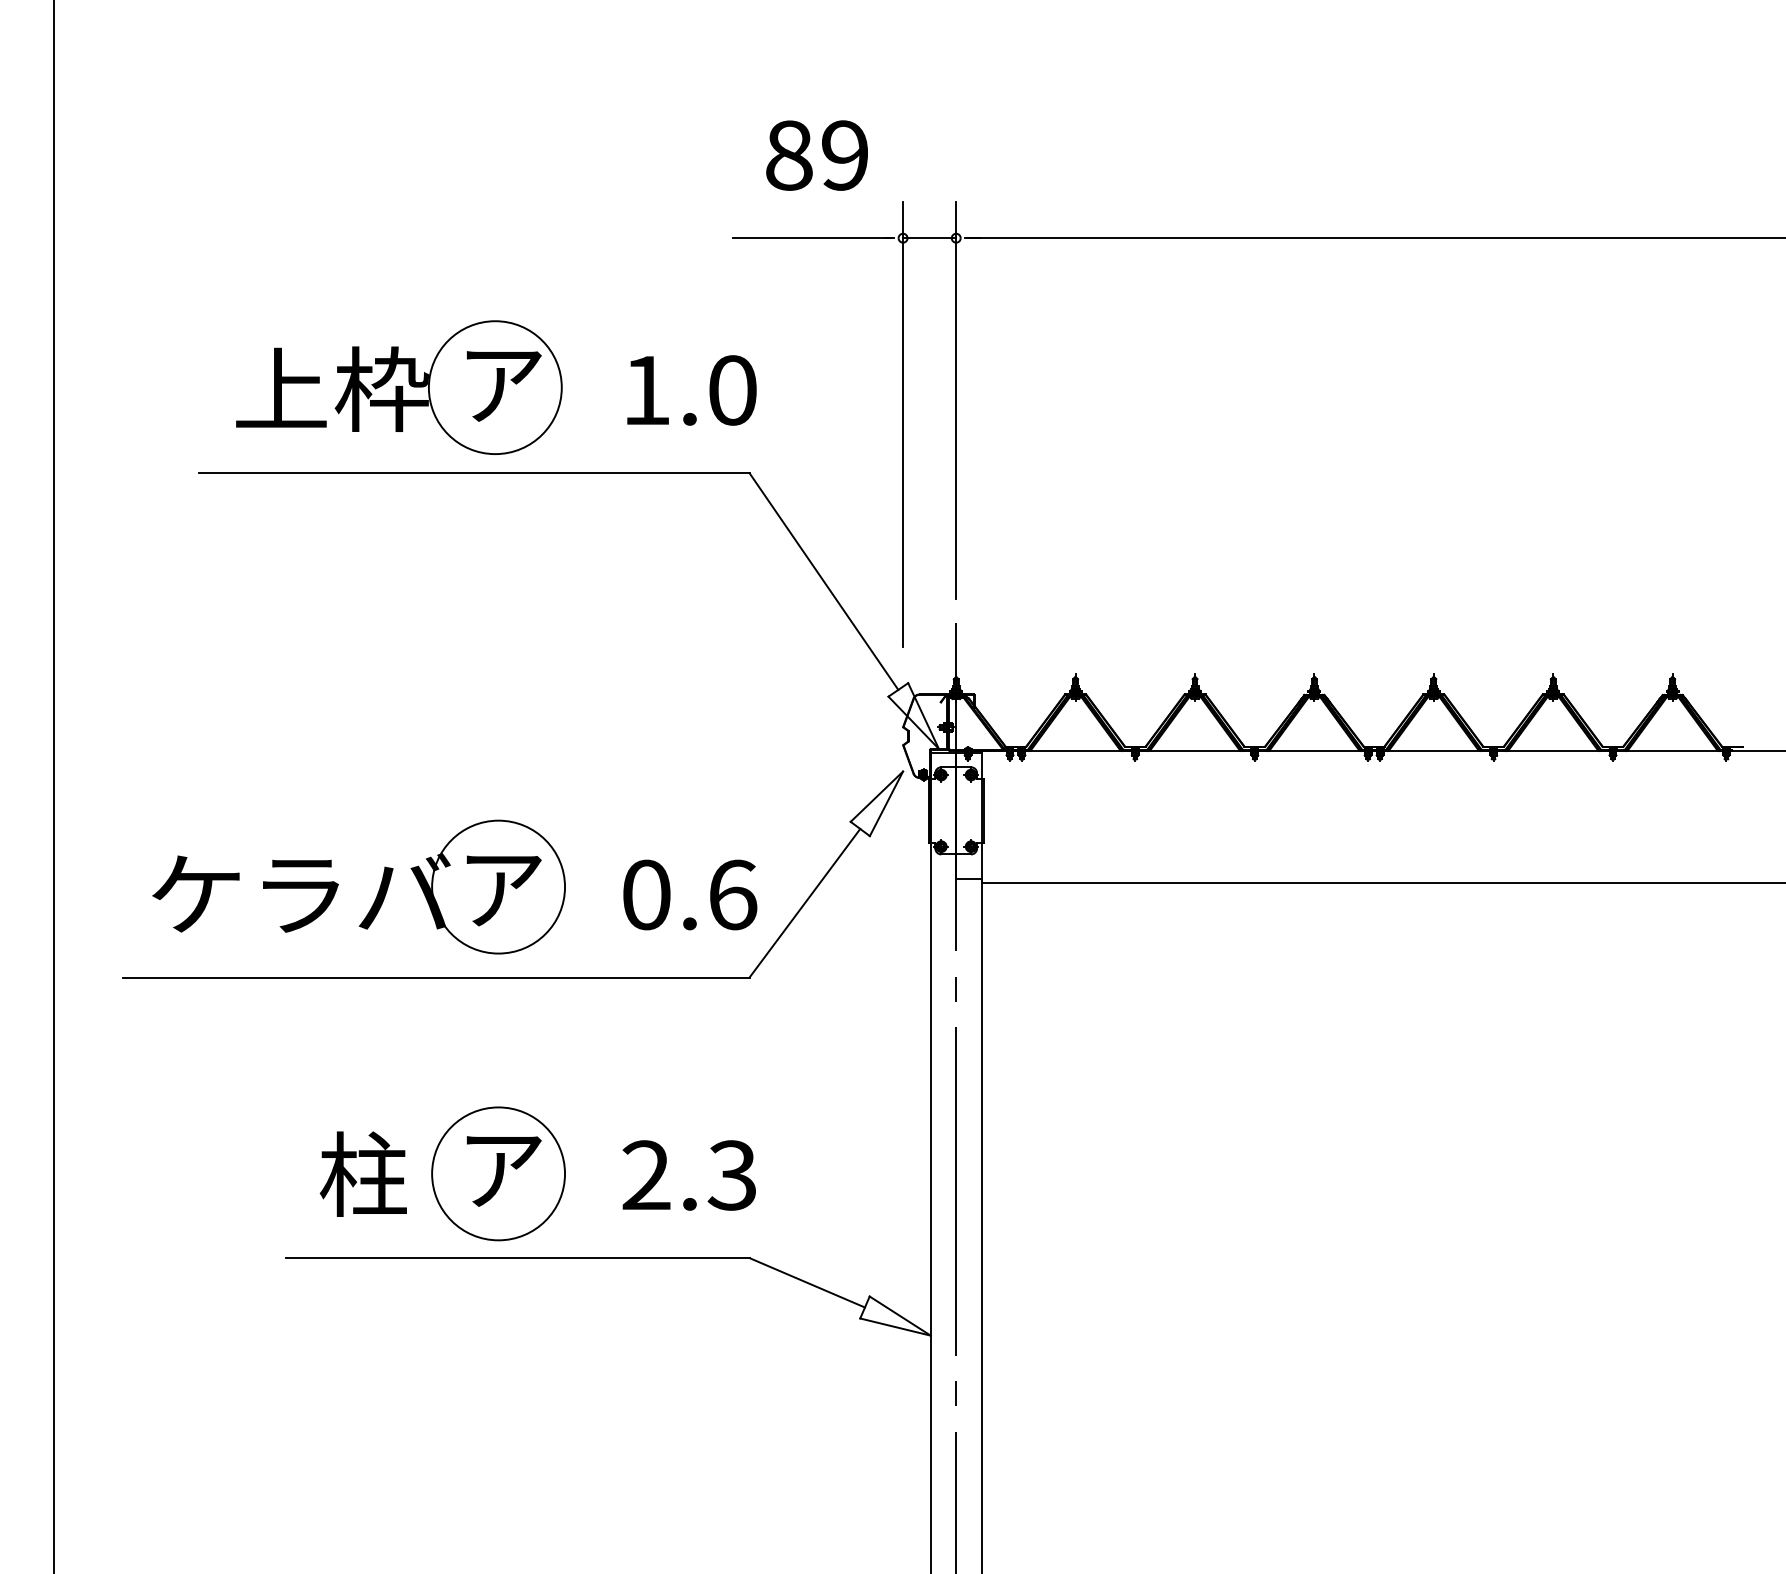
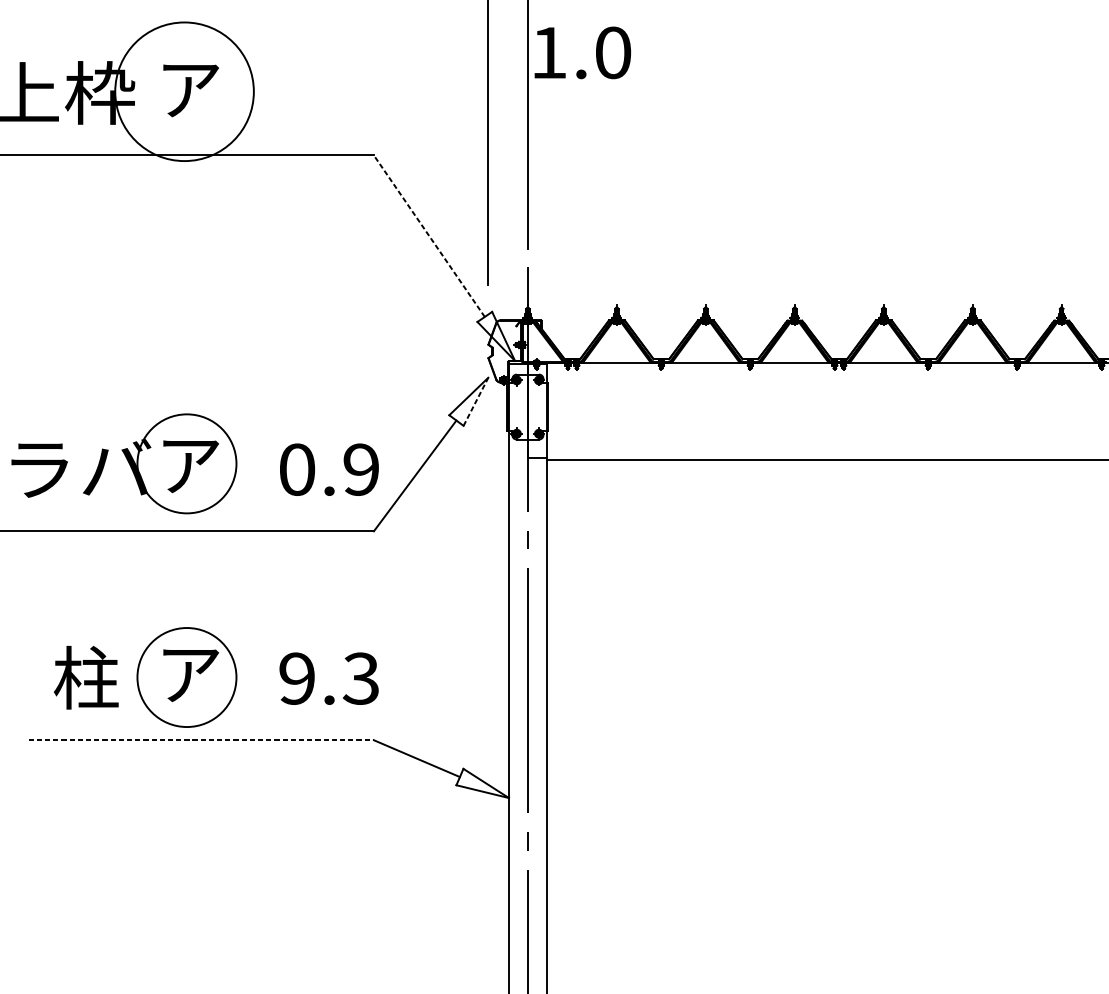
circle: (494, 387) -> (183, 91), size x1.4
text: (691, 390) -> (582, 52), moved
line: (823, 581) -> (429, 236), solid -> dashed
line: (886, 803) -> (475, 401), solid -> dashed
text: (733, 894) -> (361, 469), 0.6 -> 0.9
text: (646, 1175) -> (297, 678), 2.3 -> 9.3
line: (517, 1258) -> (201, 740), solid -> dashed

